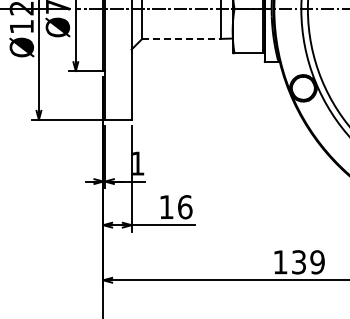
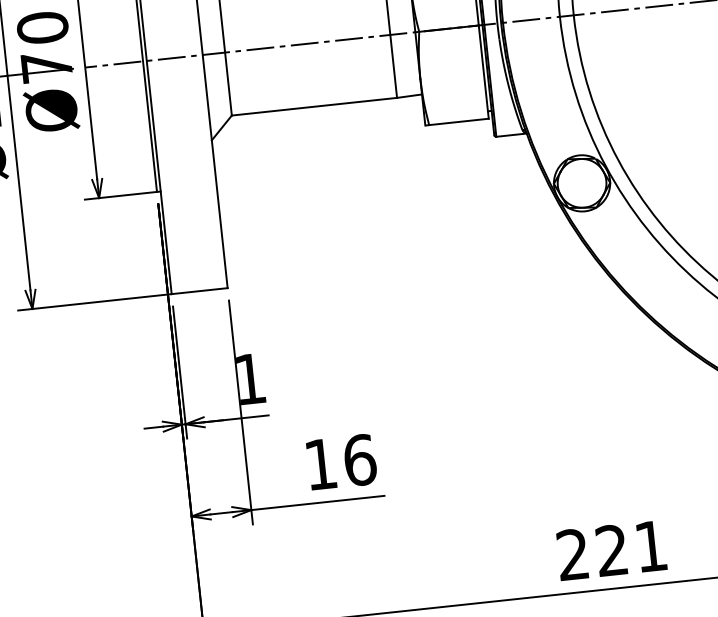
line: (182, 38) -> (316, 105), dashed -> solid
text: (298, 262) -> (611, 551), 139 -> 221

